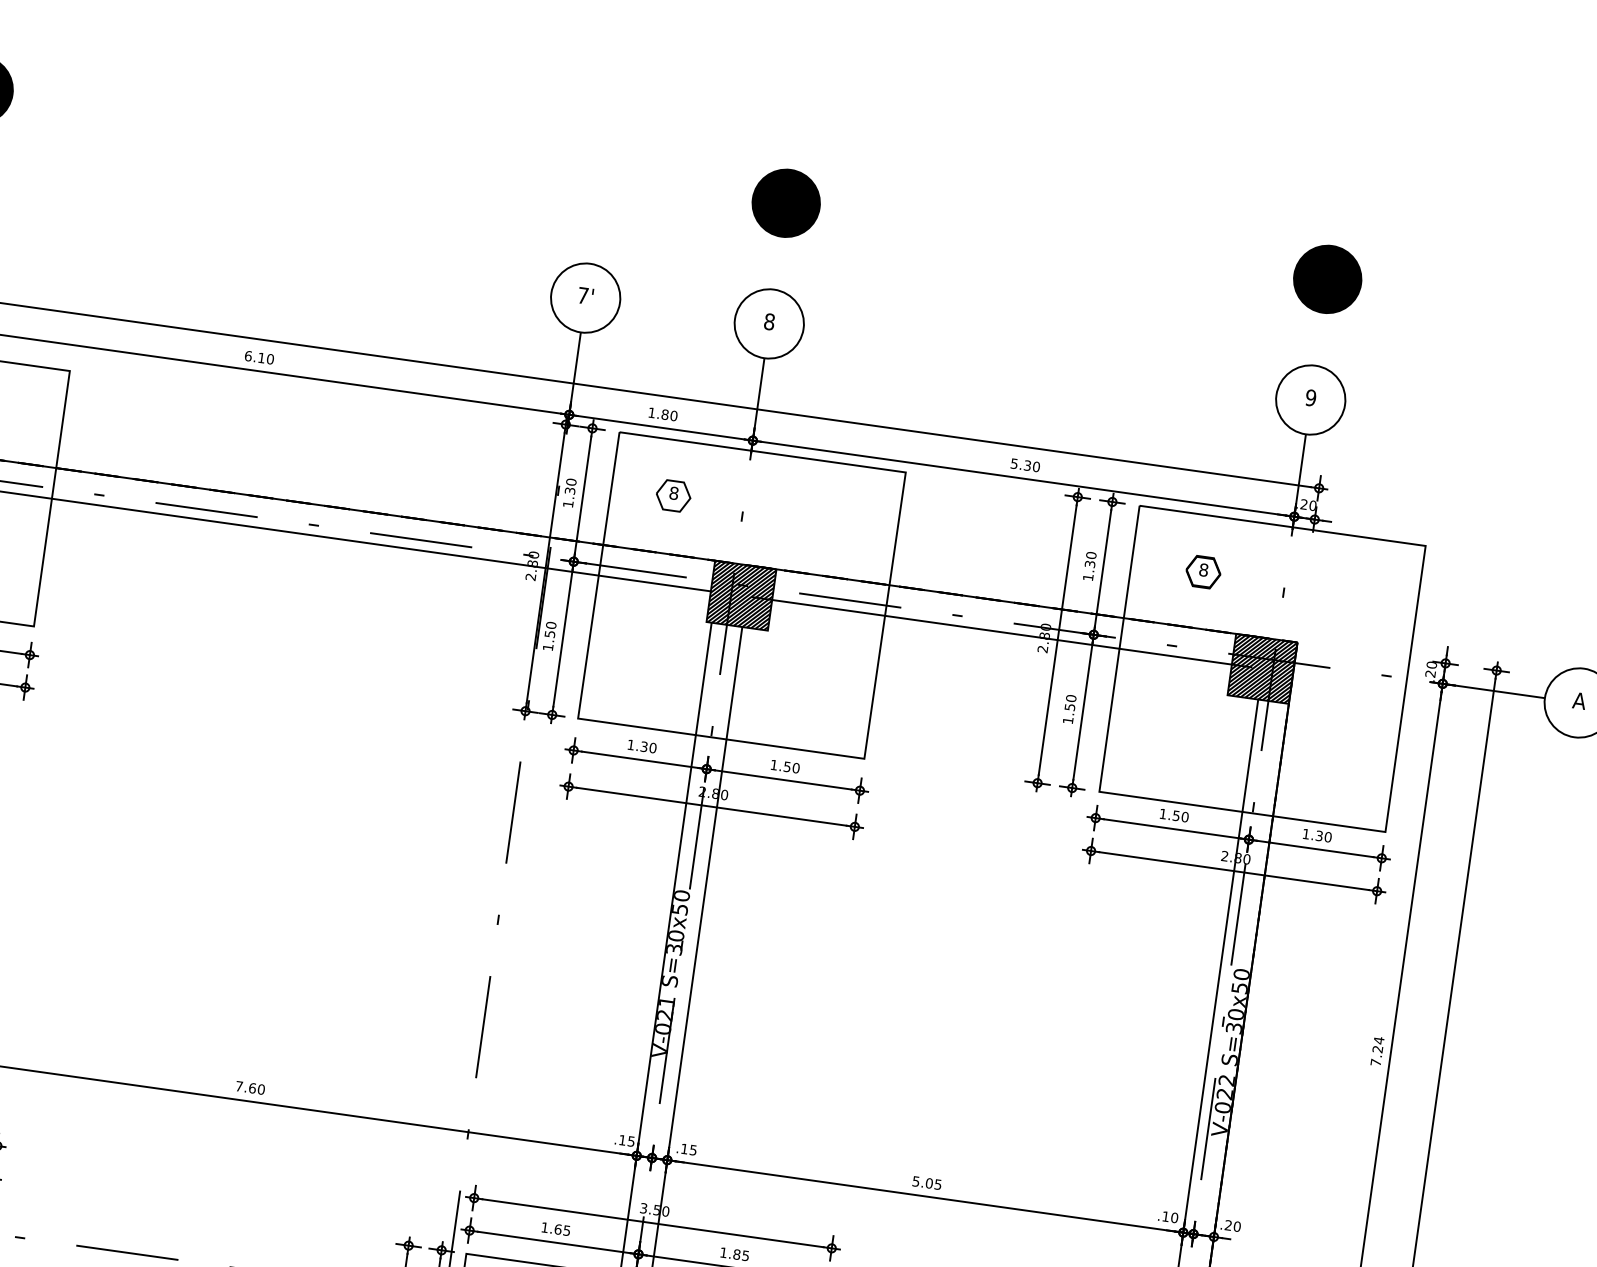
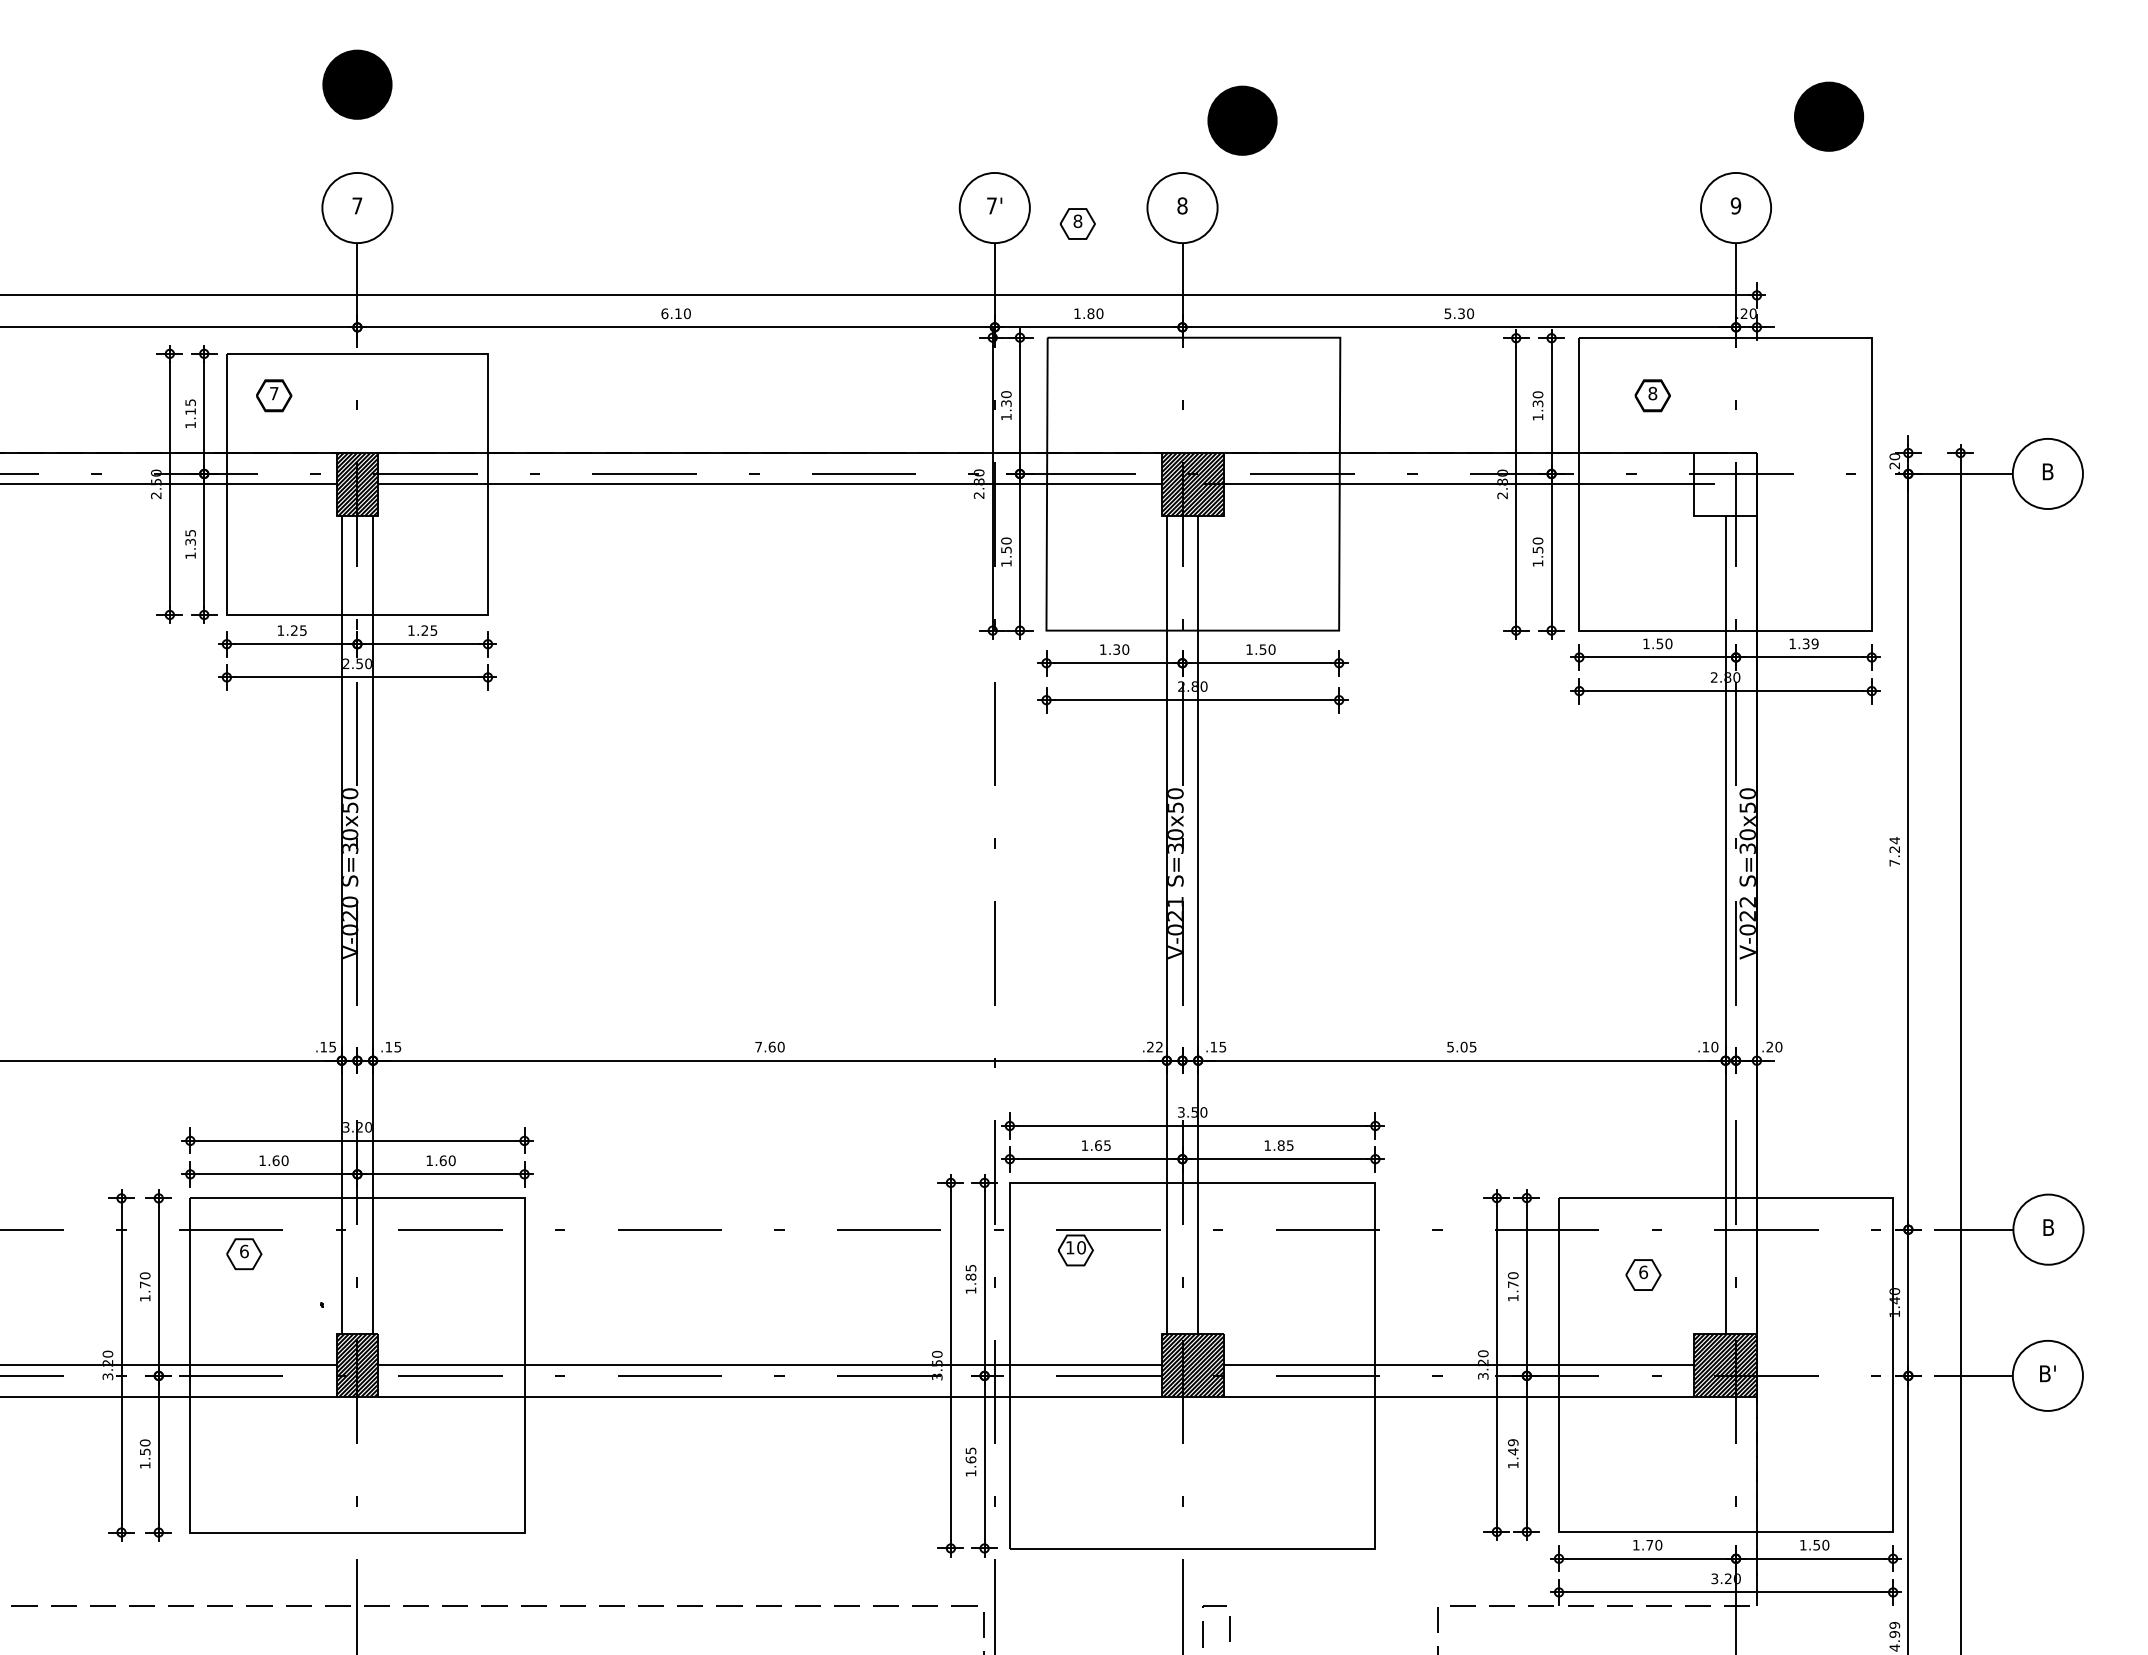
part: (786, 203) -> (1242, 120), moved
part: (1328, 279) -> (1829, 116), moved
part: (673, 495) -> (1077, 223), moved
hatch: (1262, 668) -> (1725, 484), removed
text: (1579, 700) -> (2047, 471), A -> B
text: (1327, 837) -> (1814, 644), 1.30 -> 1.39
text: (626, 1140) -> (1154, 1046), .15 -> .22

